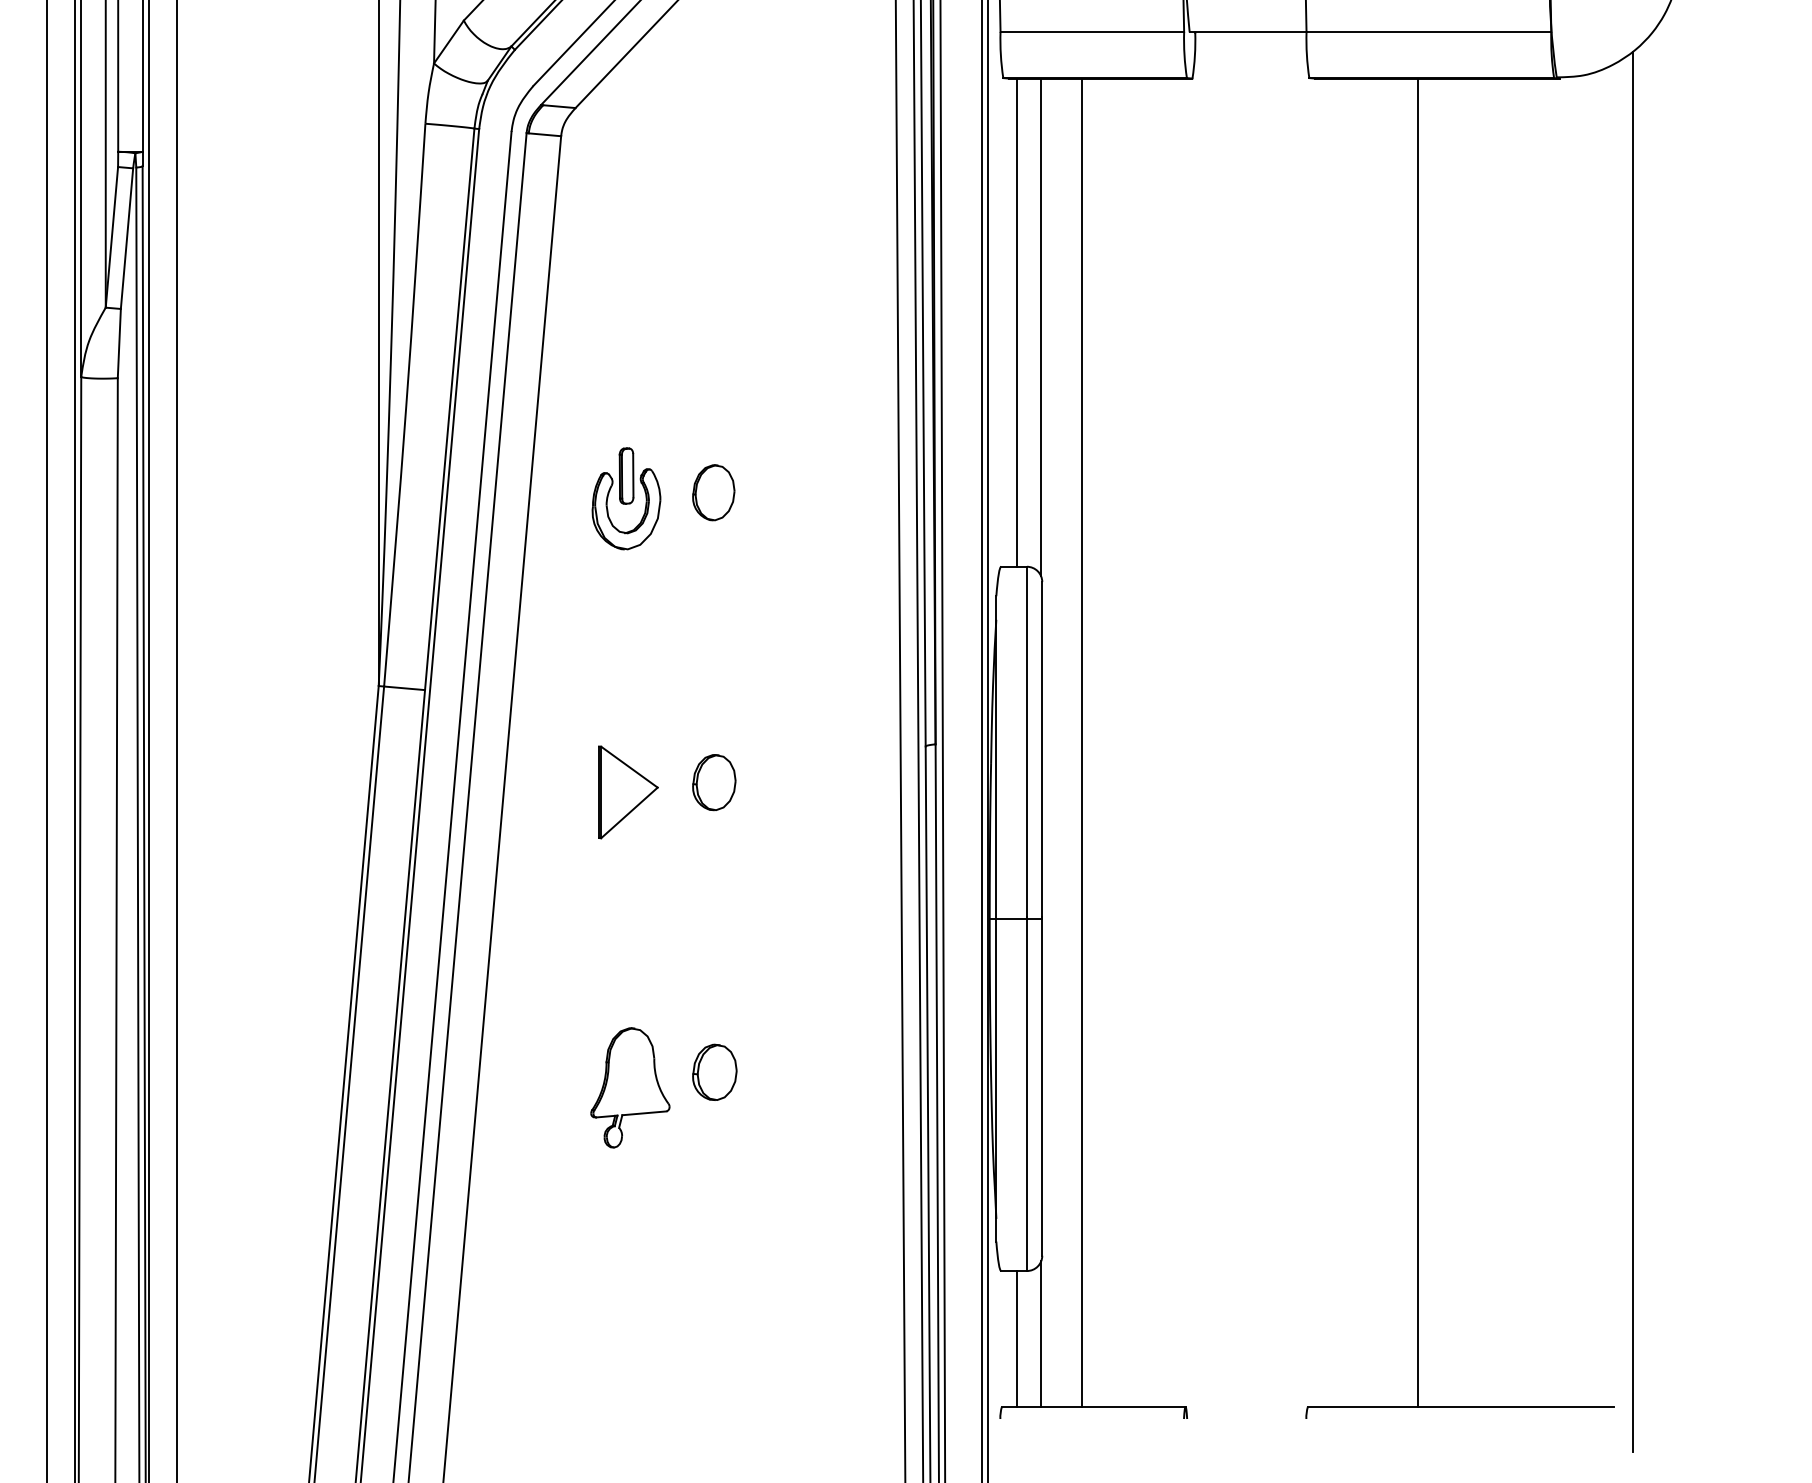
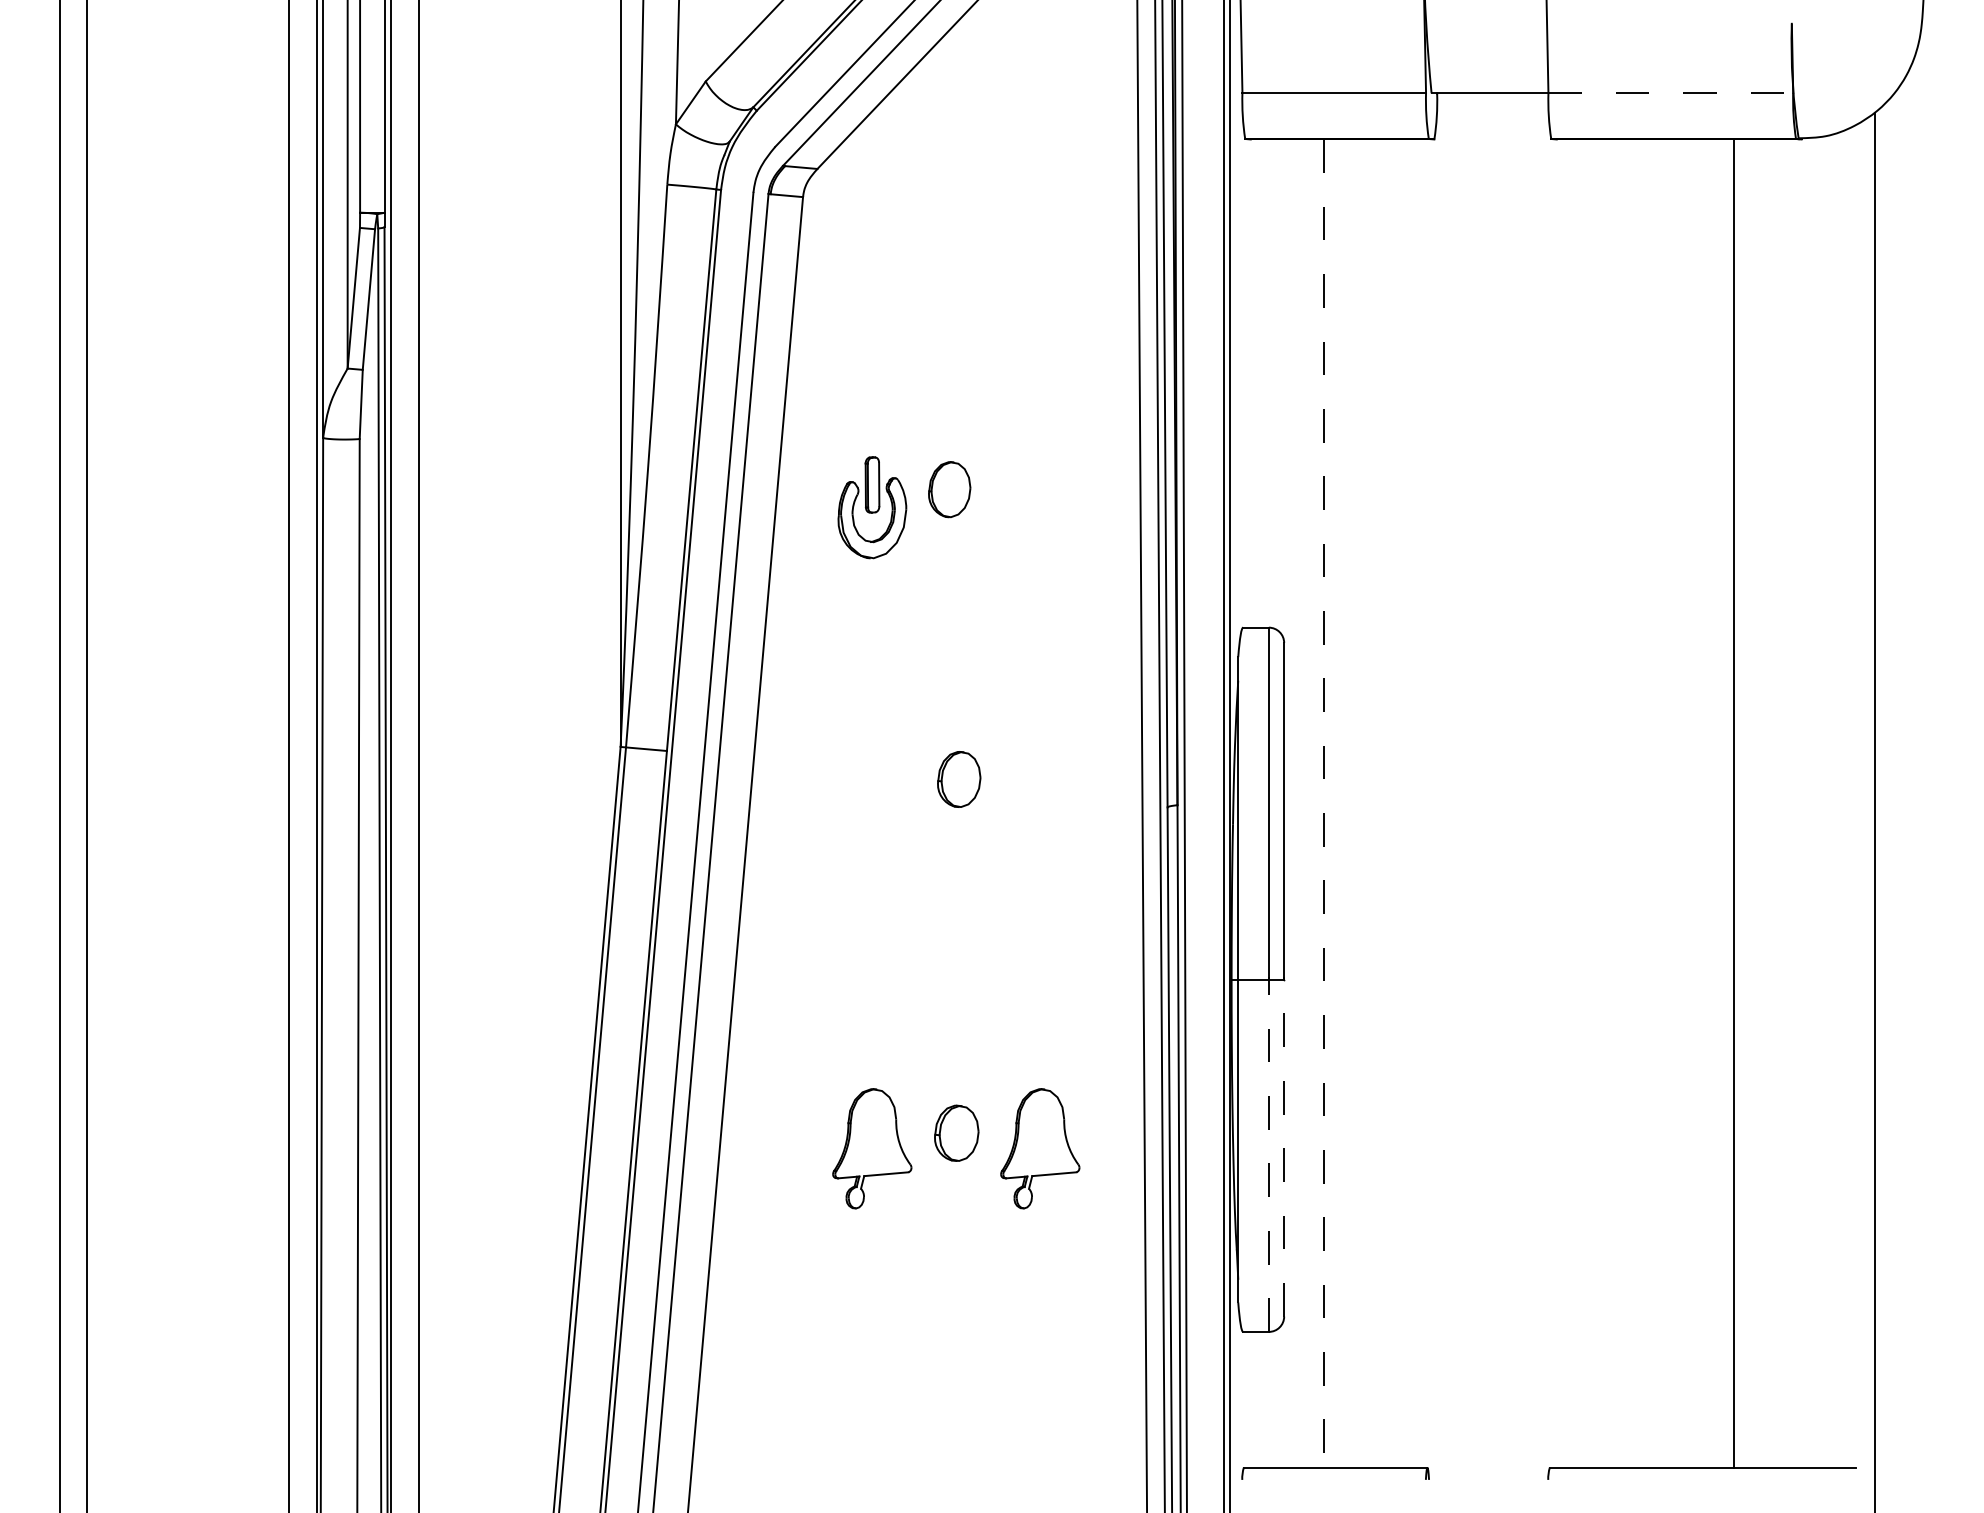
line: (1429, 31) -> (1671, 92), solid -> dashed
line: (1017, 322) -> (1259, 383), removed
line: (1041, 327) -> (1283, 388), removed
part: (713, 492) -> (949, 489), moved
part: (626, 498) -> (872, 507), moved
line: (1418, 742) -> (1734, 803), moved
line: (1081, 743) -> (1323, 804), solid -> dashed
part: (714, 782) -> (959, 779), moved
part: (628, 792) -> (870, 853), removed
line: (1042, 1086) -> (1284, 1147), solid -> dashed
part: (798, 1087) -> (1040, 1148), added
line: (1026, 1094) -> (1268, 1155), solid -> dashed
line: (1041, 1333) -> (1283, 1394), removed
line: (1017, 1338) -> (1259, 1399), removed

